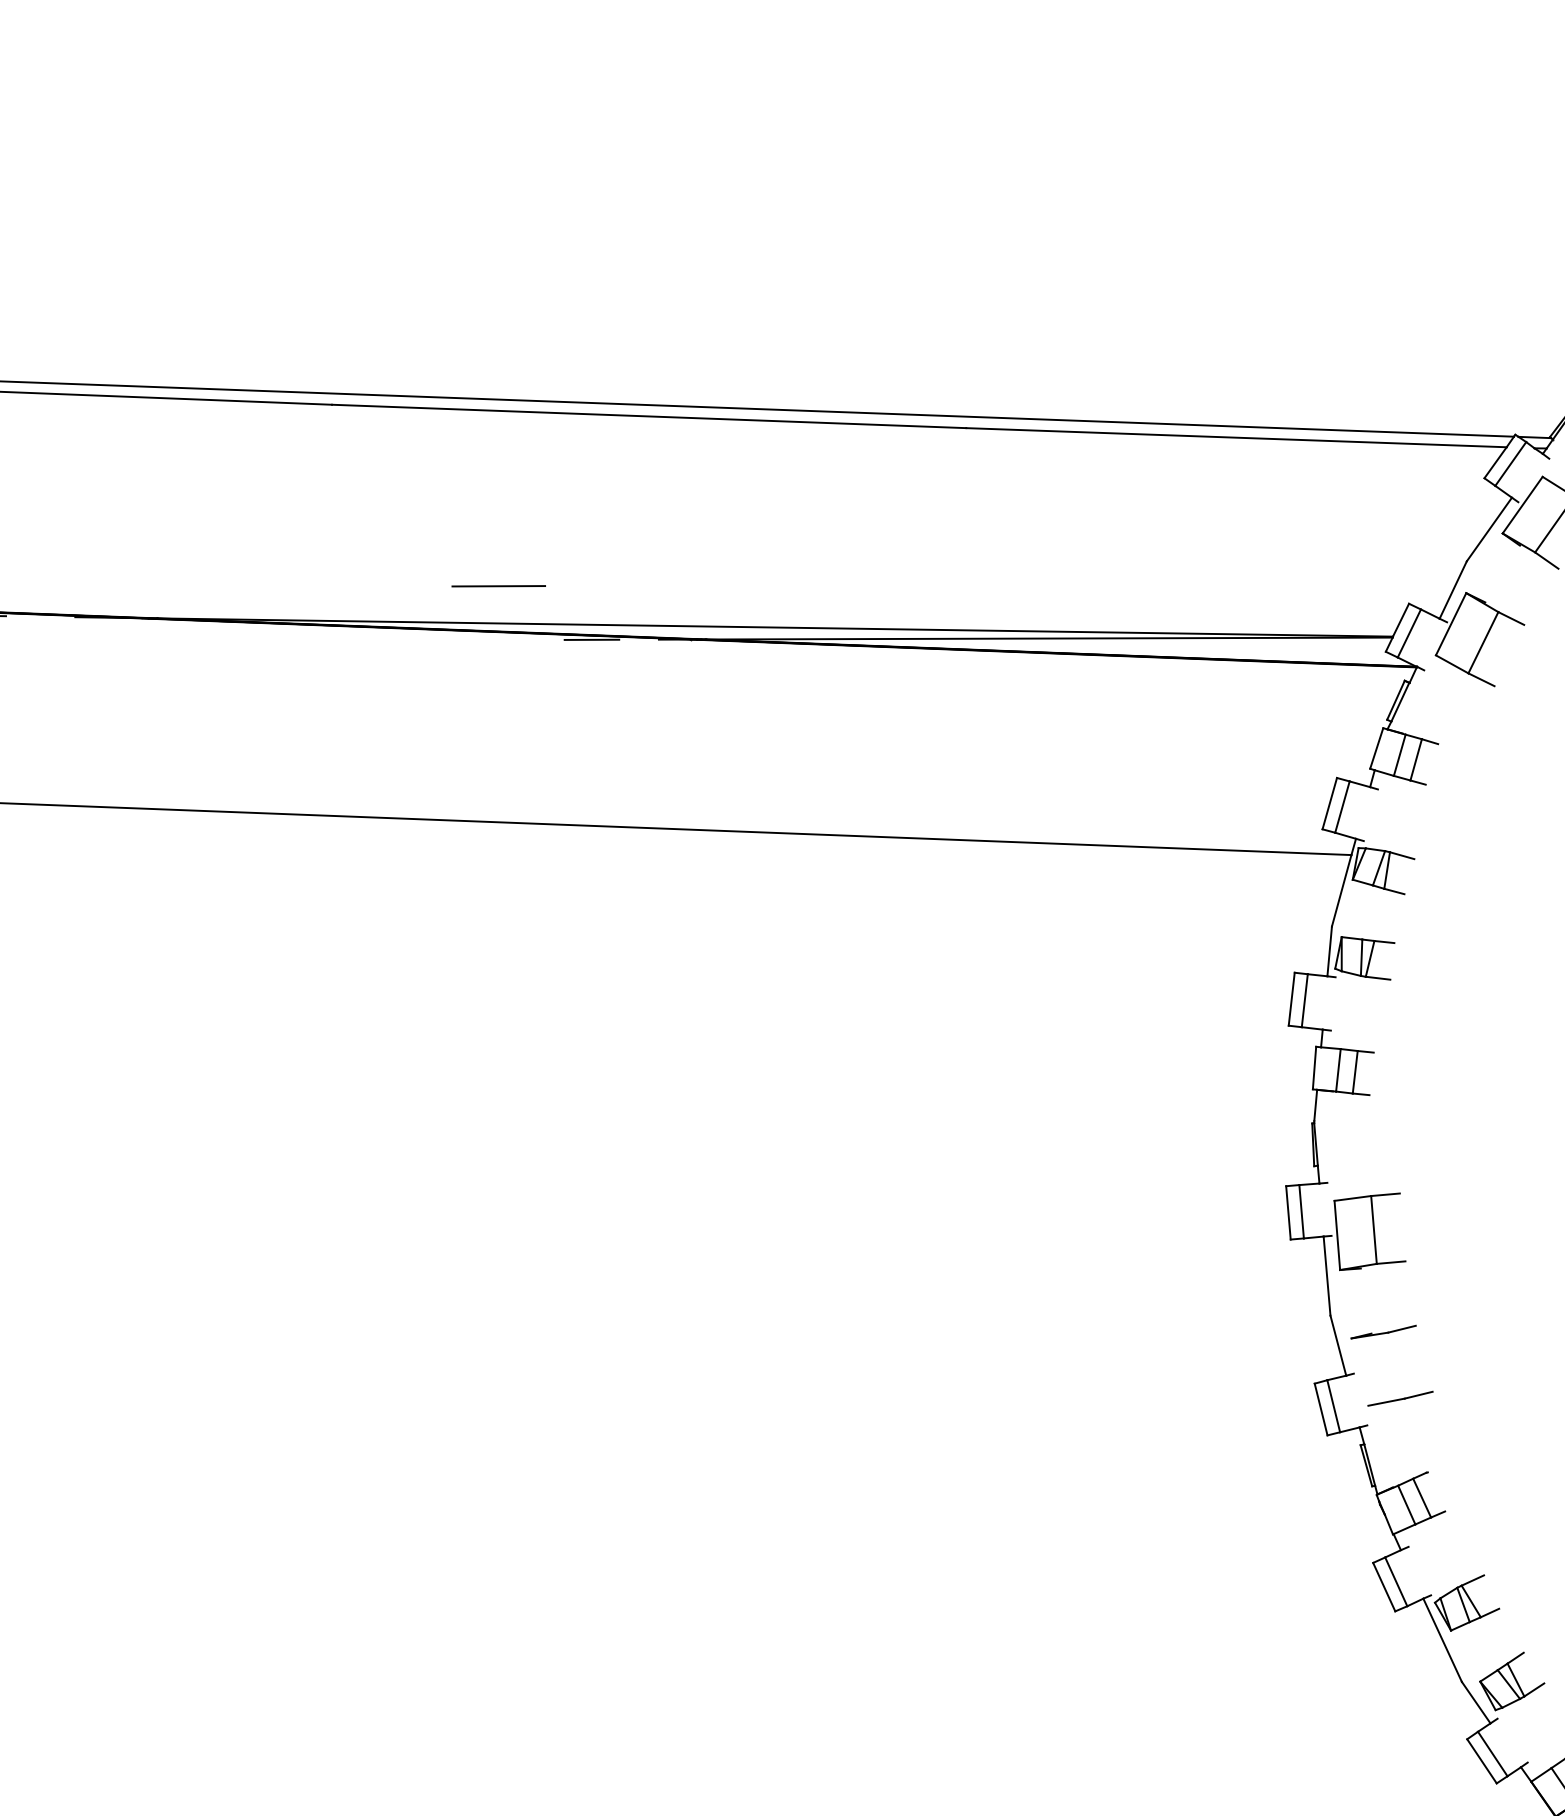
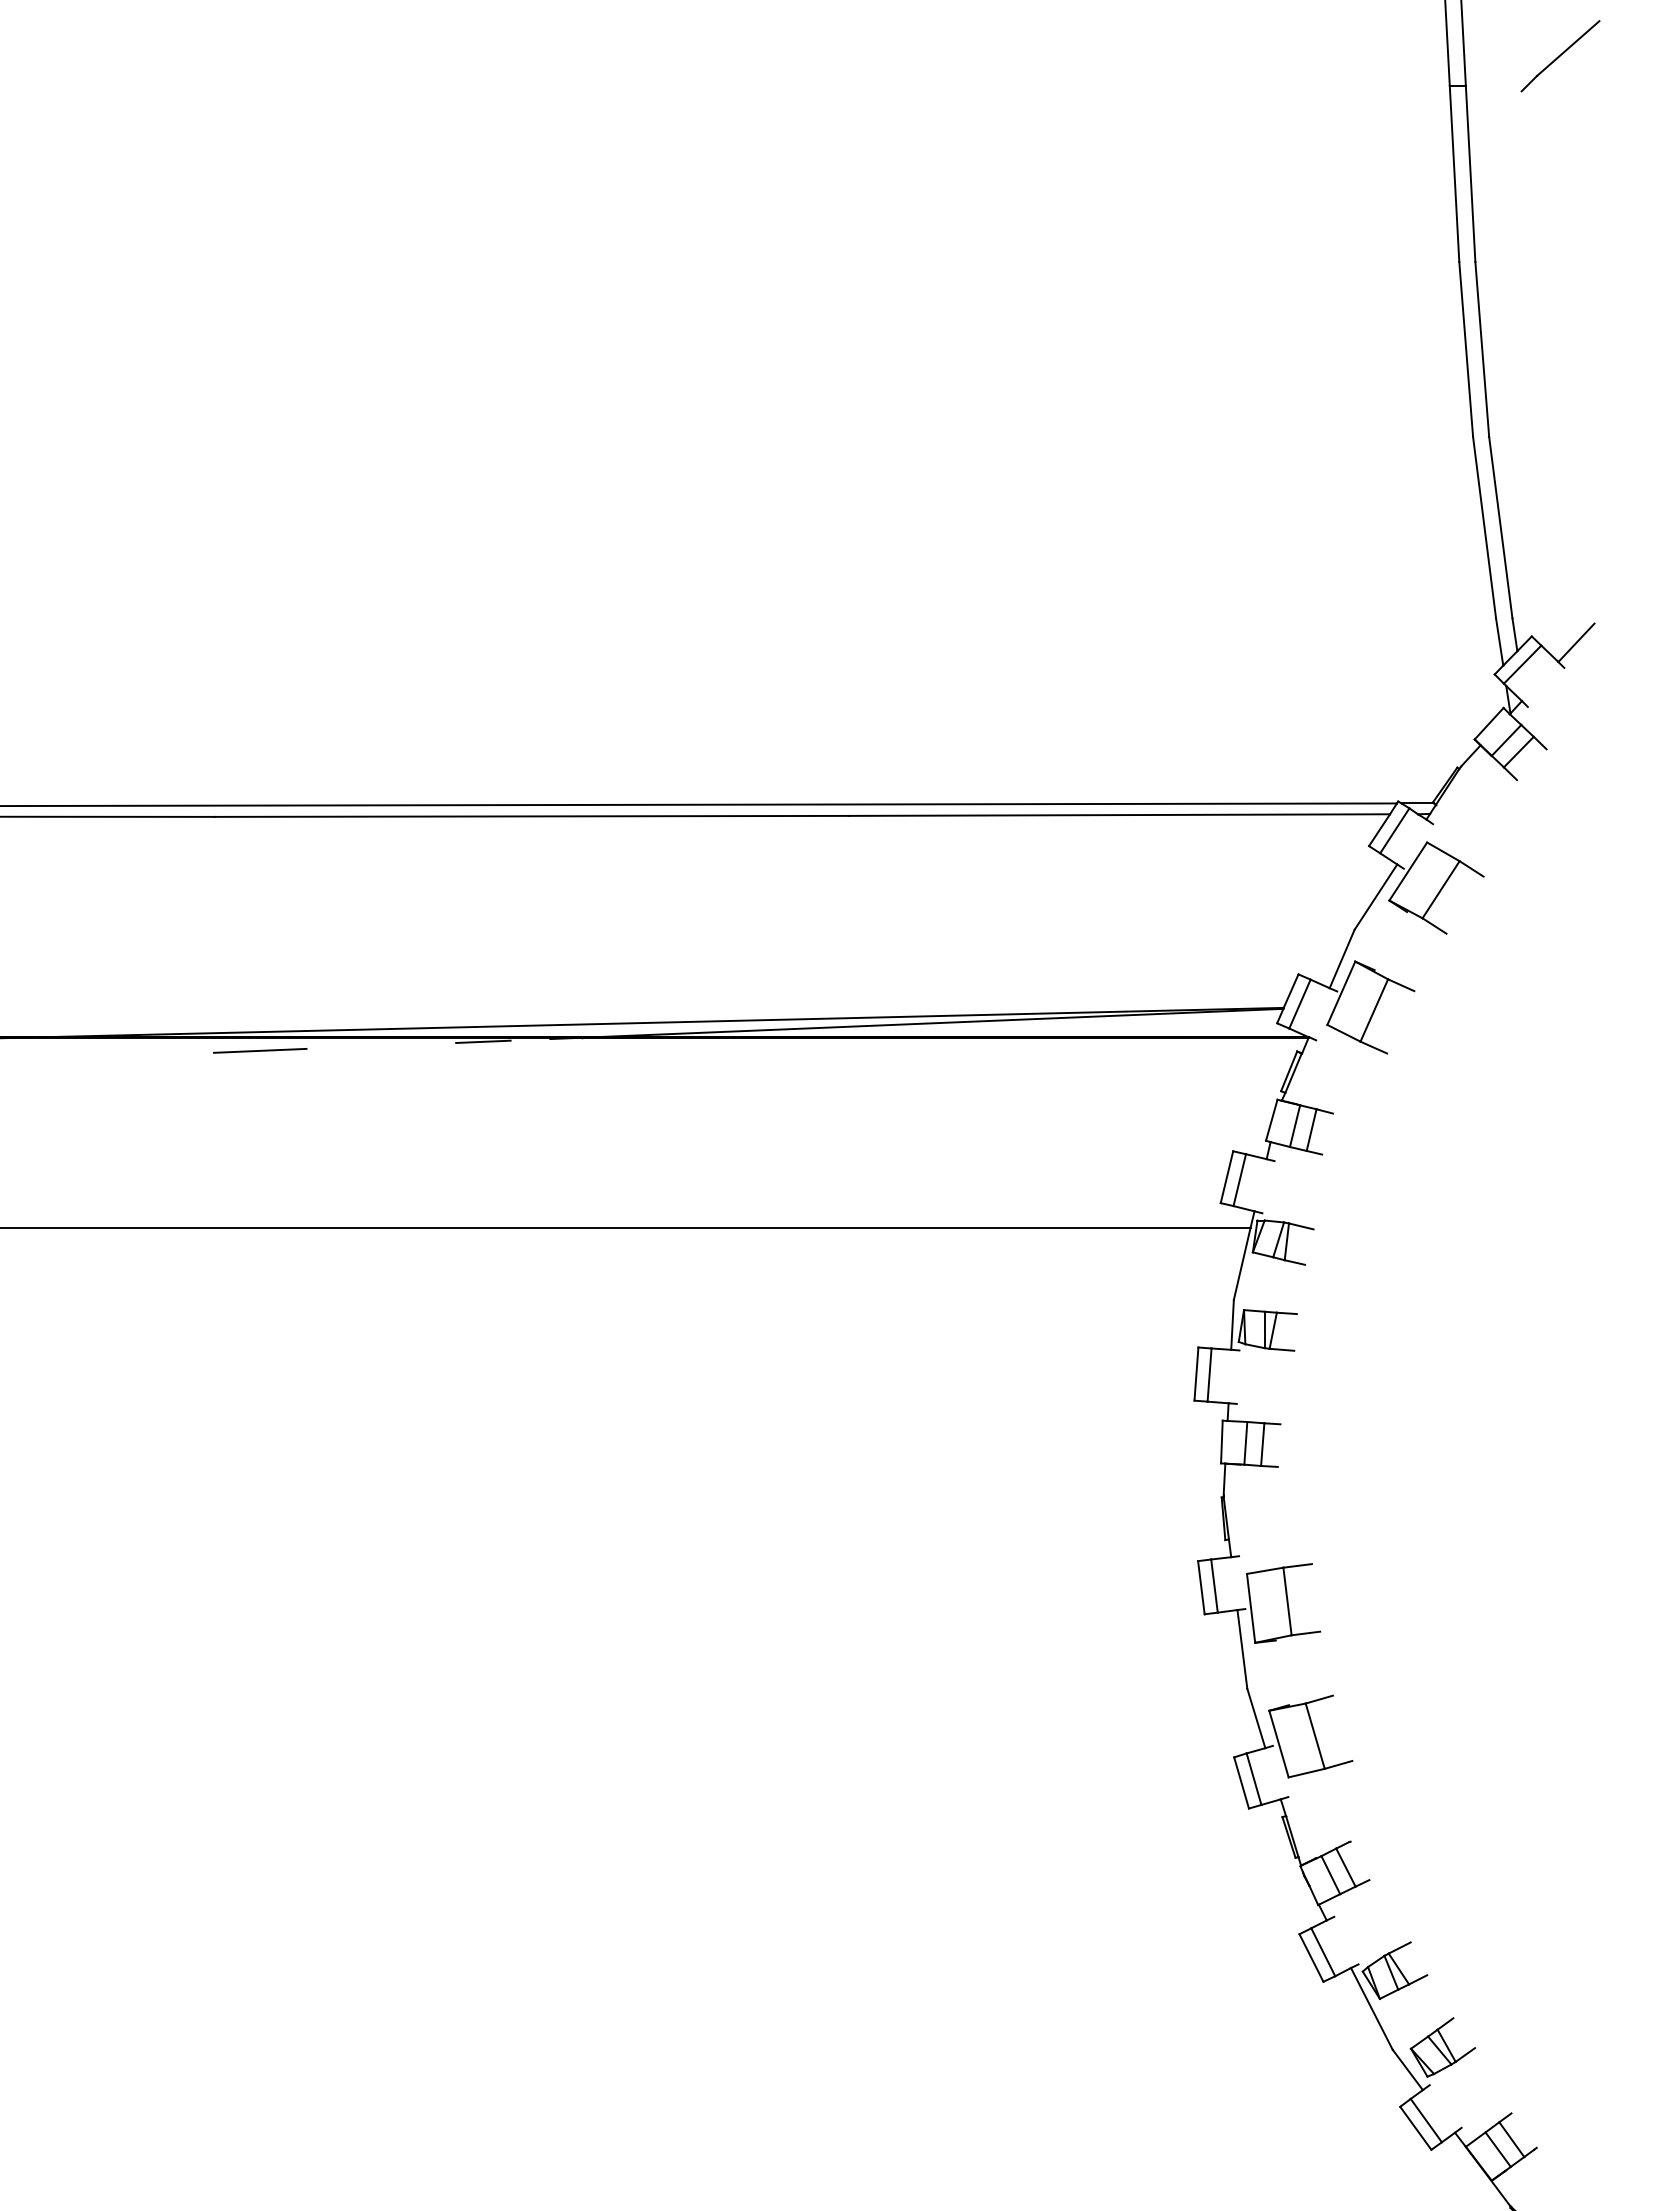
line: (499, 585) -> (260, 1050), moved
line: (1395, 1364) -> (1314, 1735), added
line: (1359, 1371) -> (1278, 1743), added

